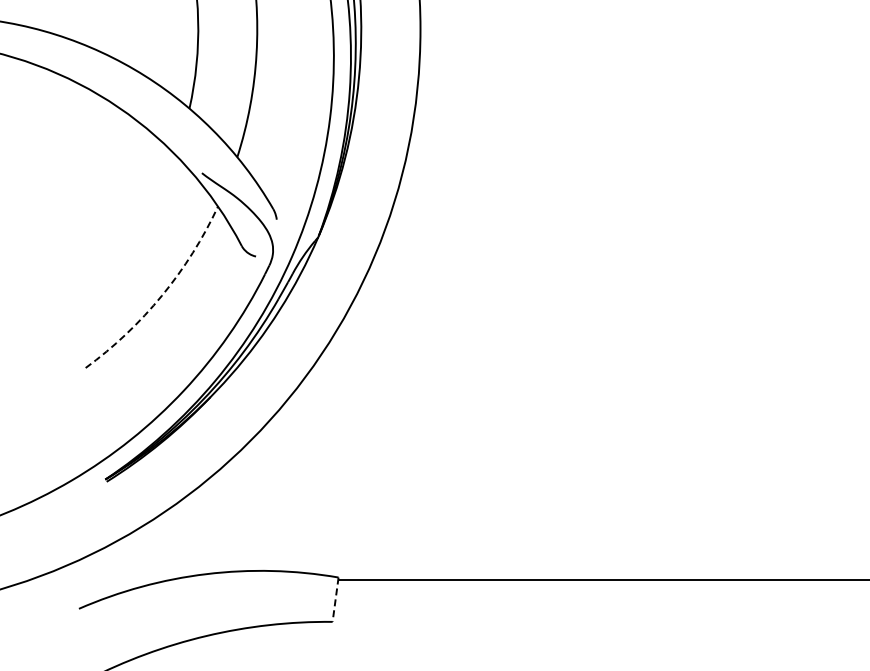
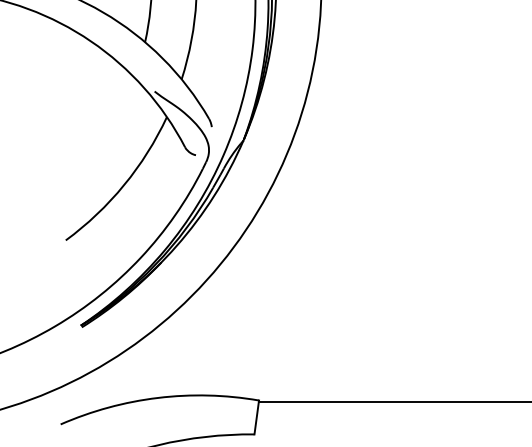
arc: (162, 295) -> (124, 185), dashed -> solid
line: (335, 600) -> (256, 418), dashed -> solid

